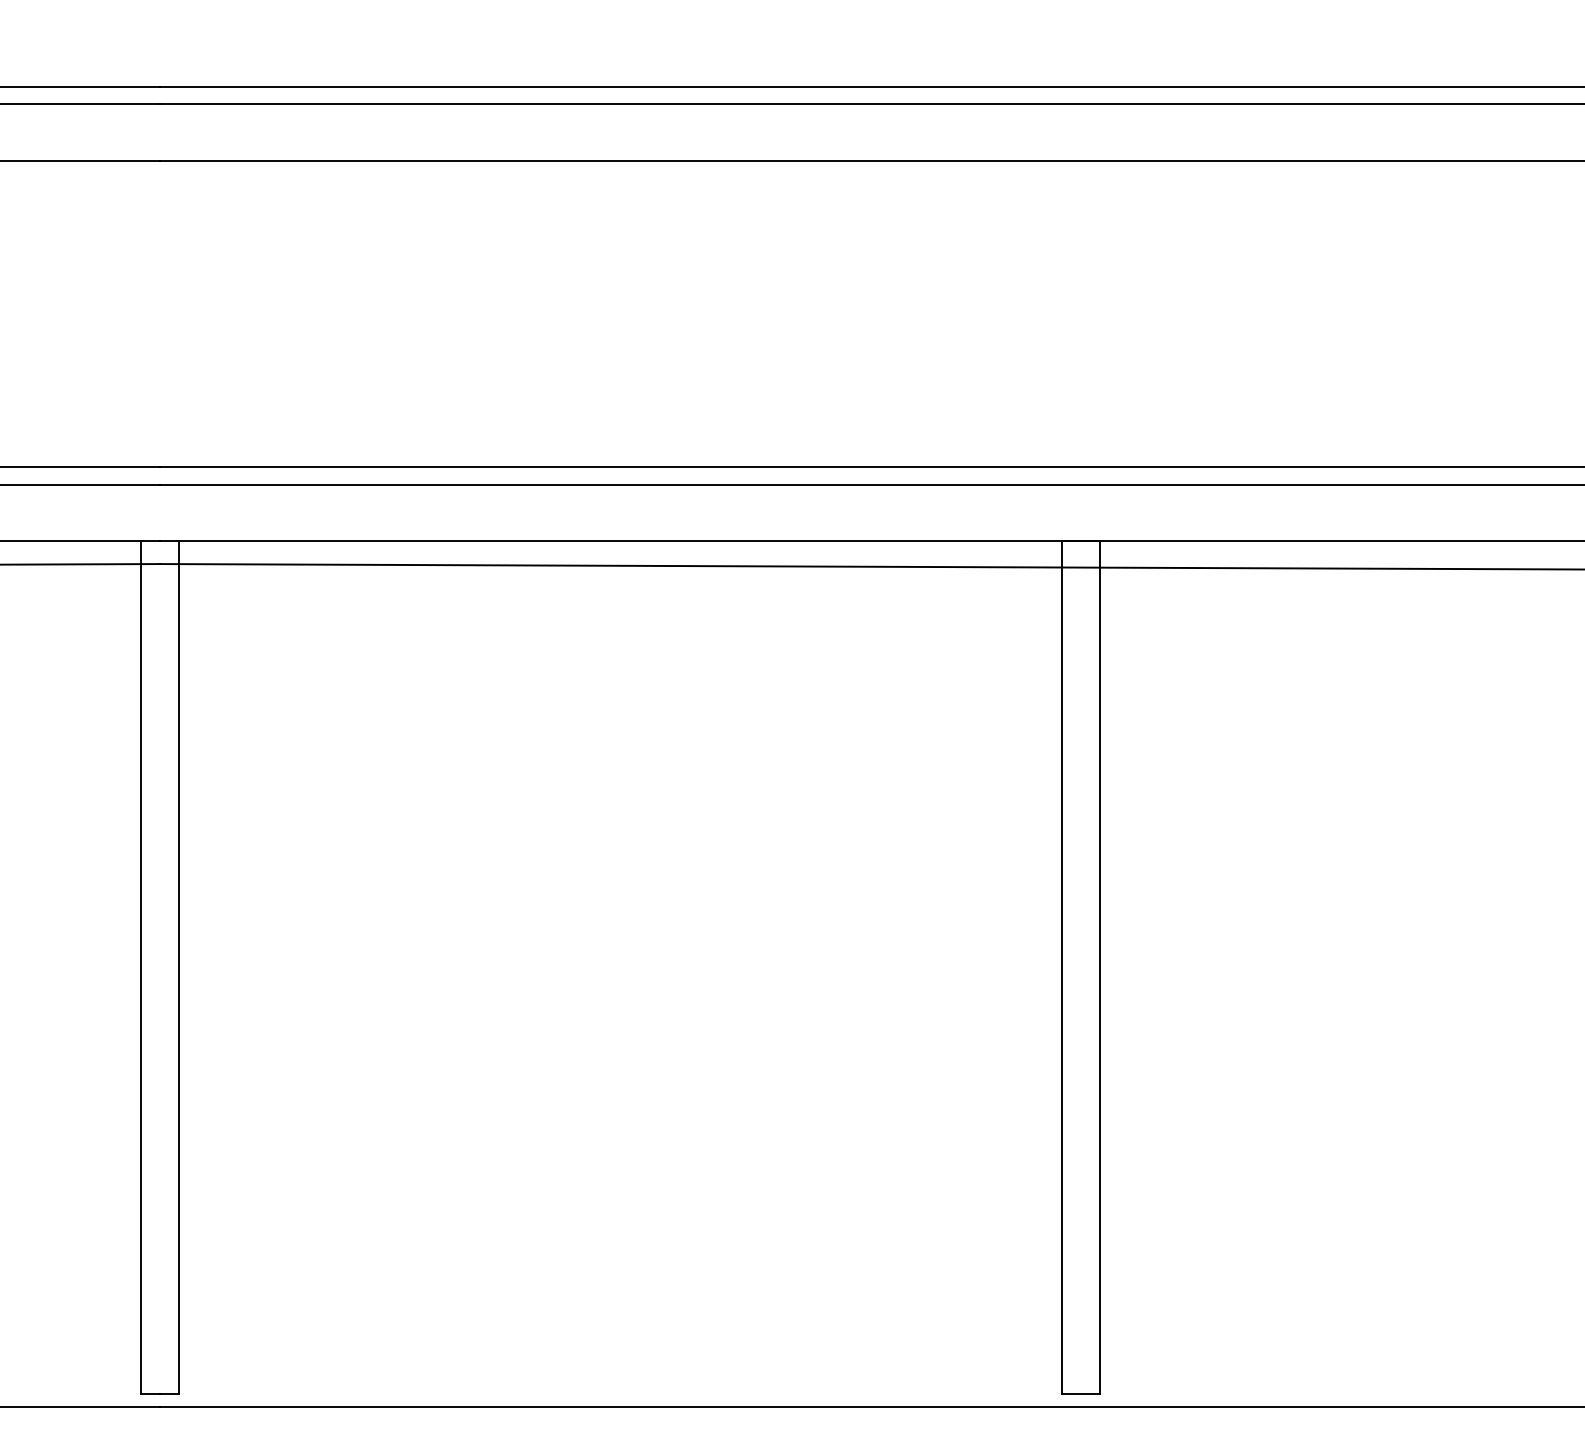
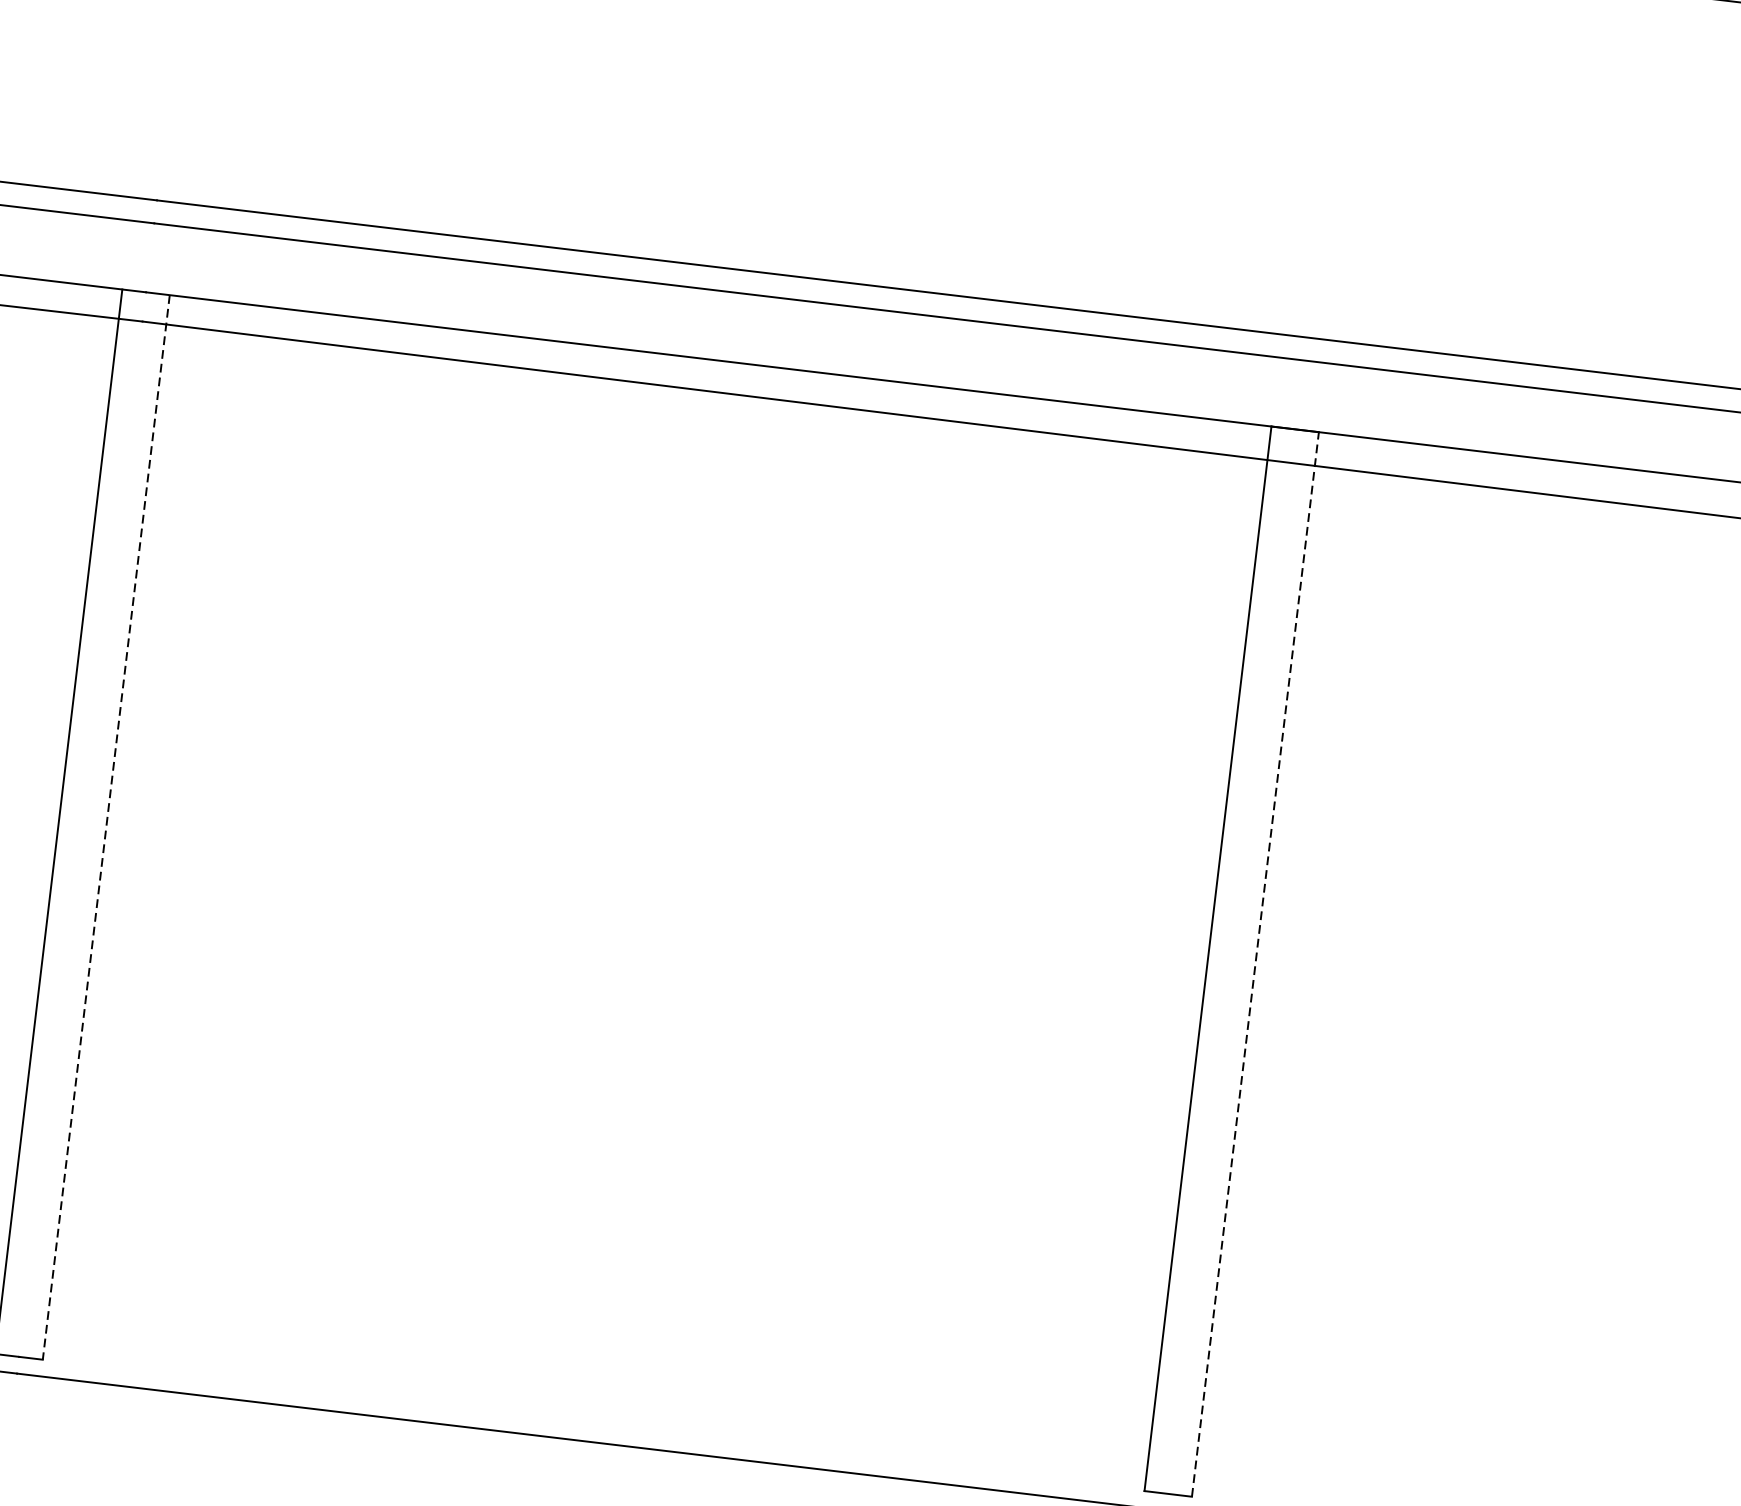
line: (1099, 966) -> (1255, 963), solid -> dashed
line: (179, 967) -> (106, 828), solid -> dashed

